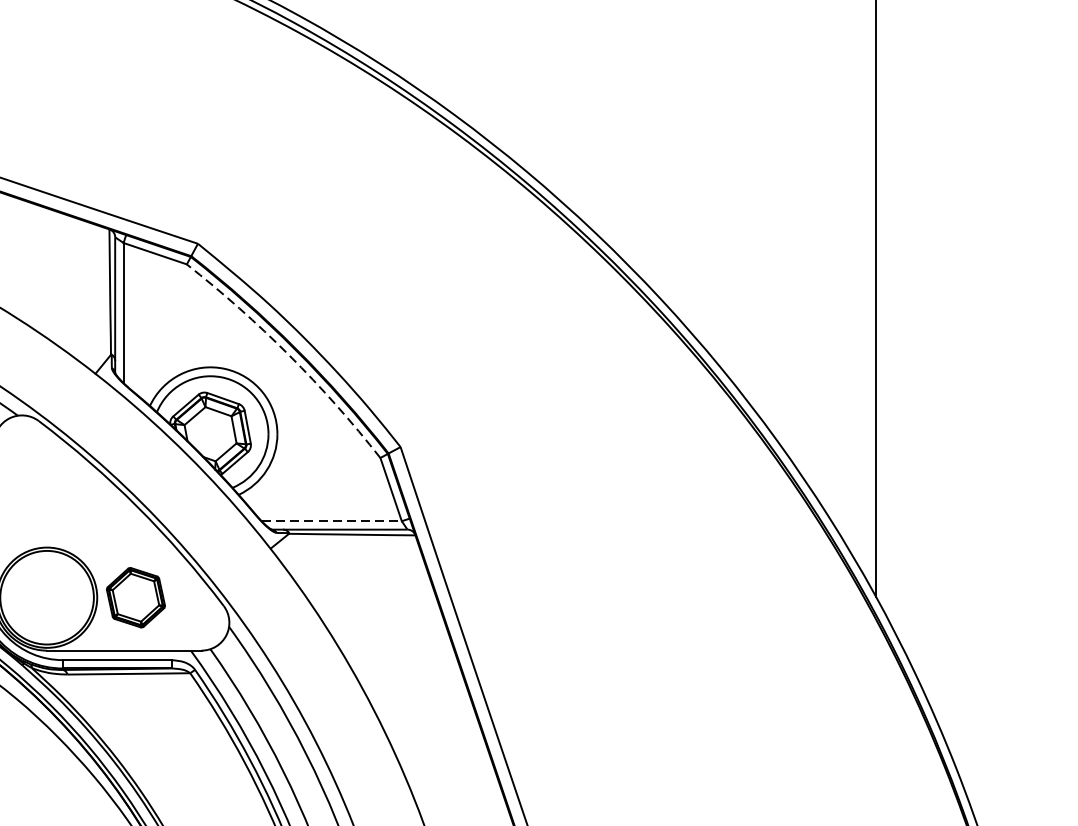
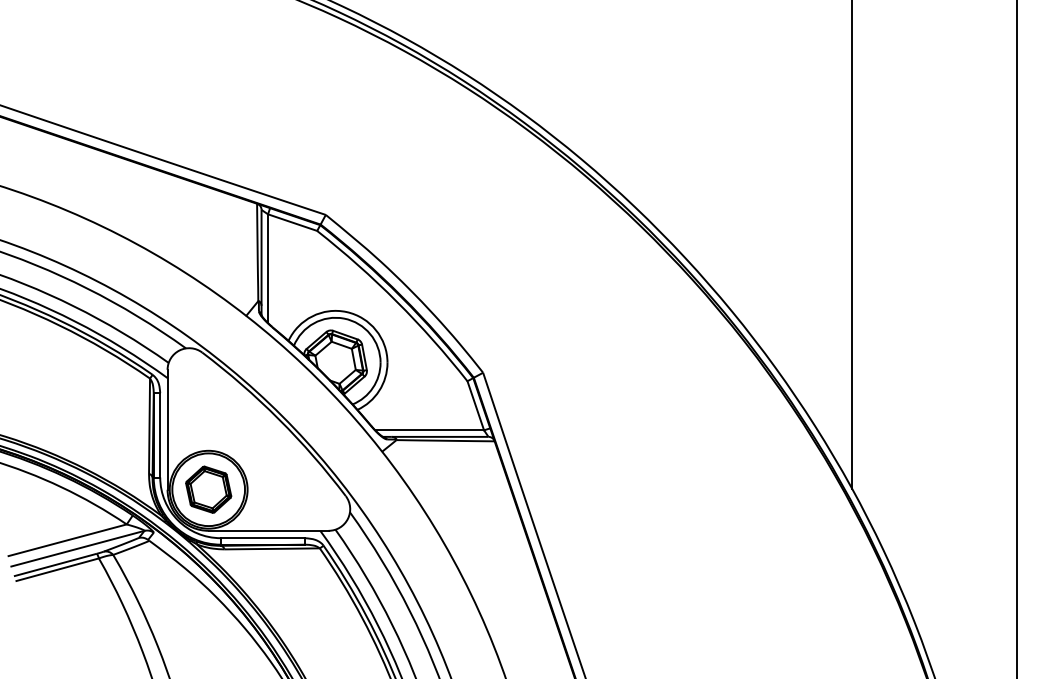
arc: (288, 355) -> (396, 301), dashed -> solid
line: (332, 521) -> (430, 430), dashed -> solid
part: (135, 597) -> (208, 489), moved

